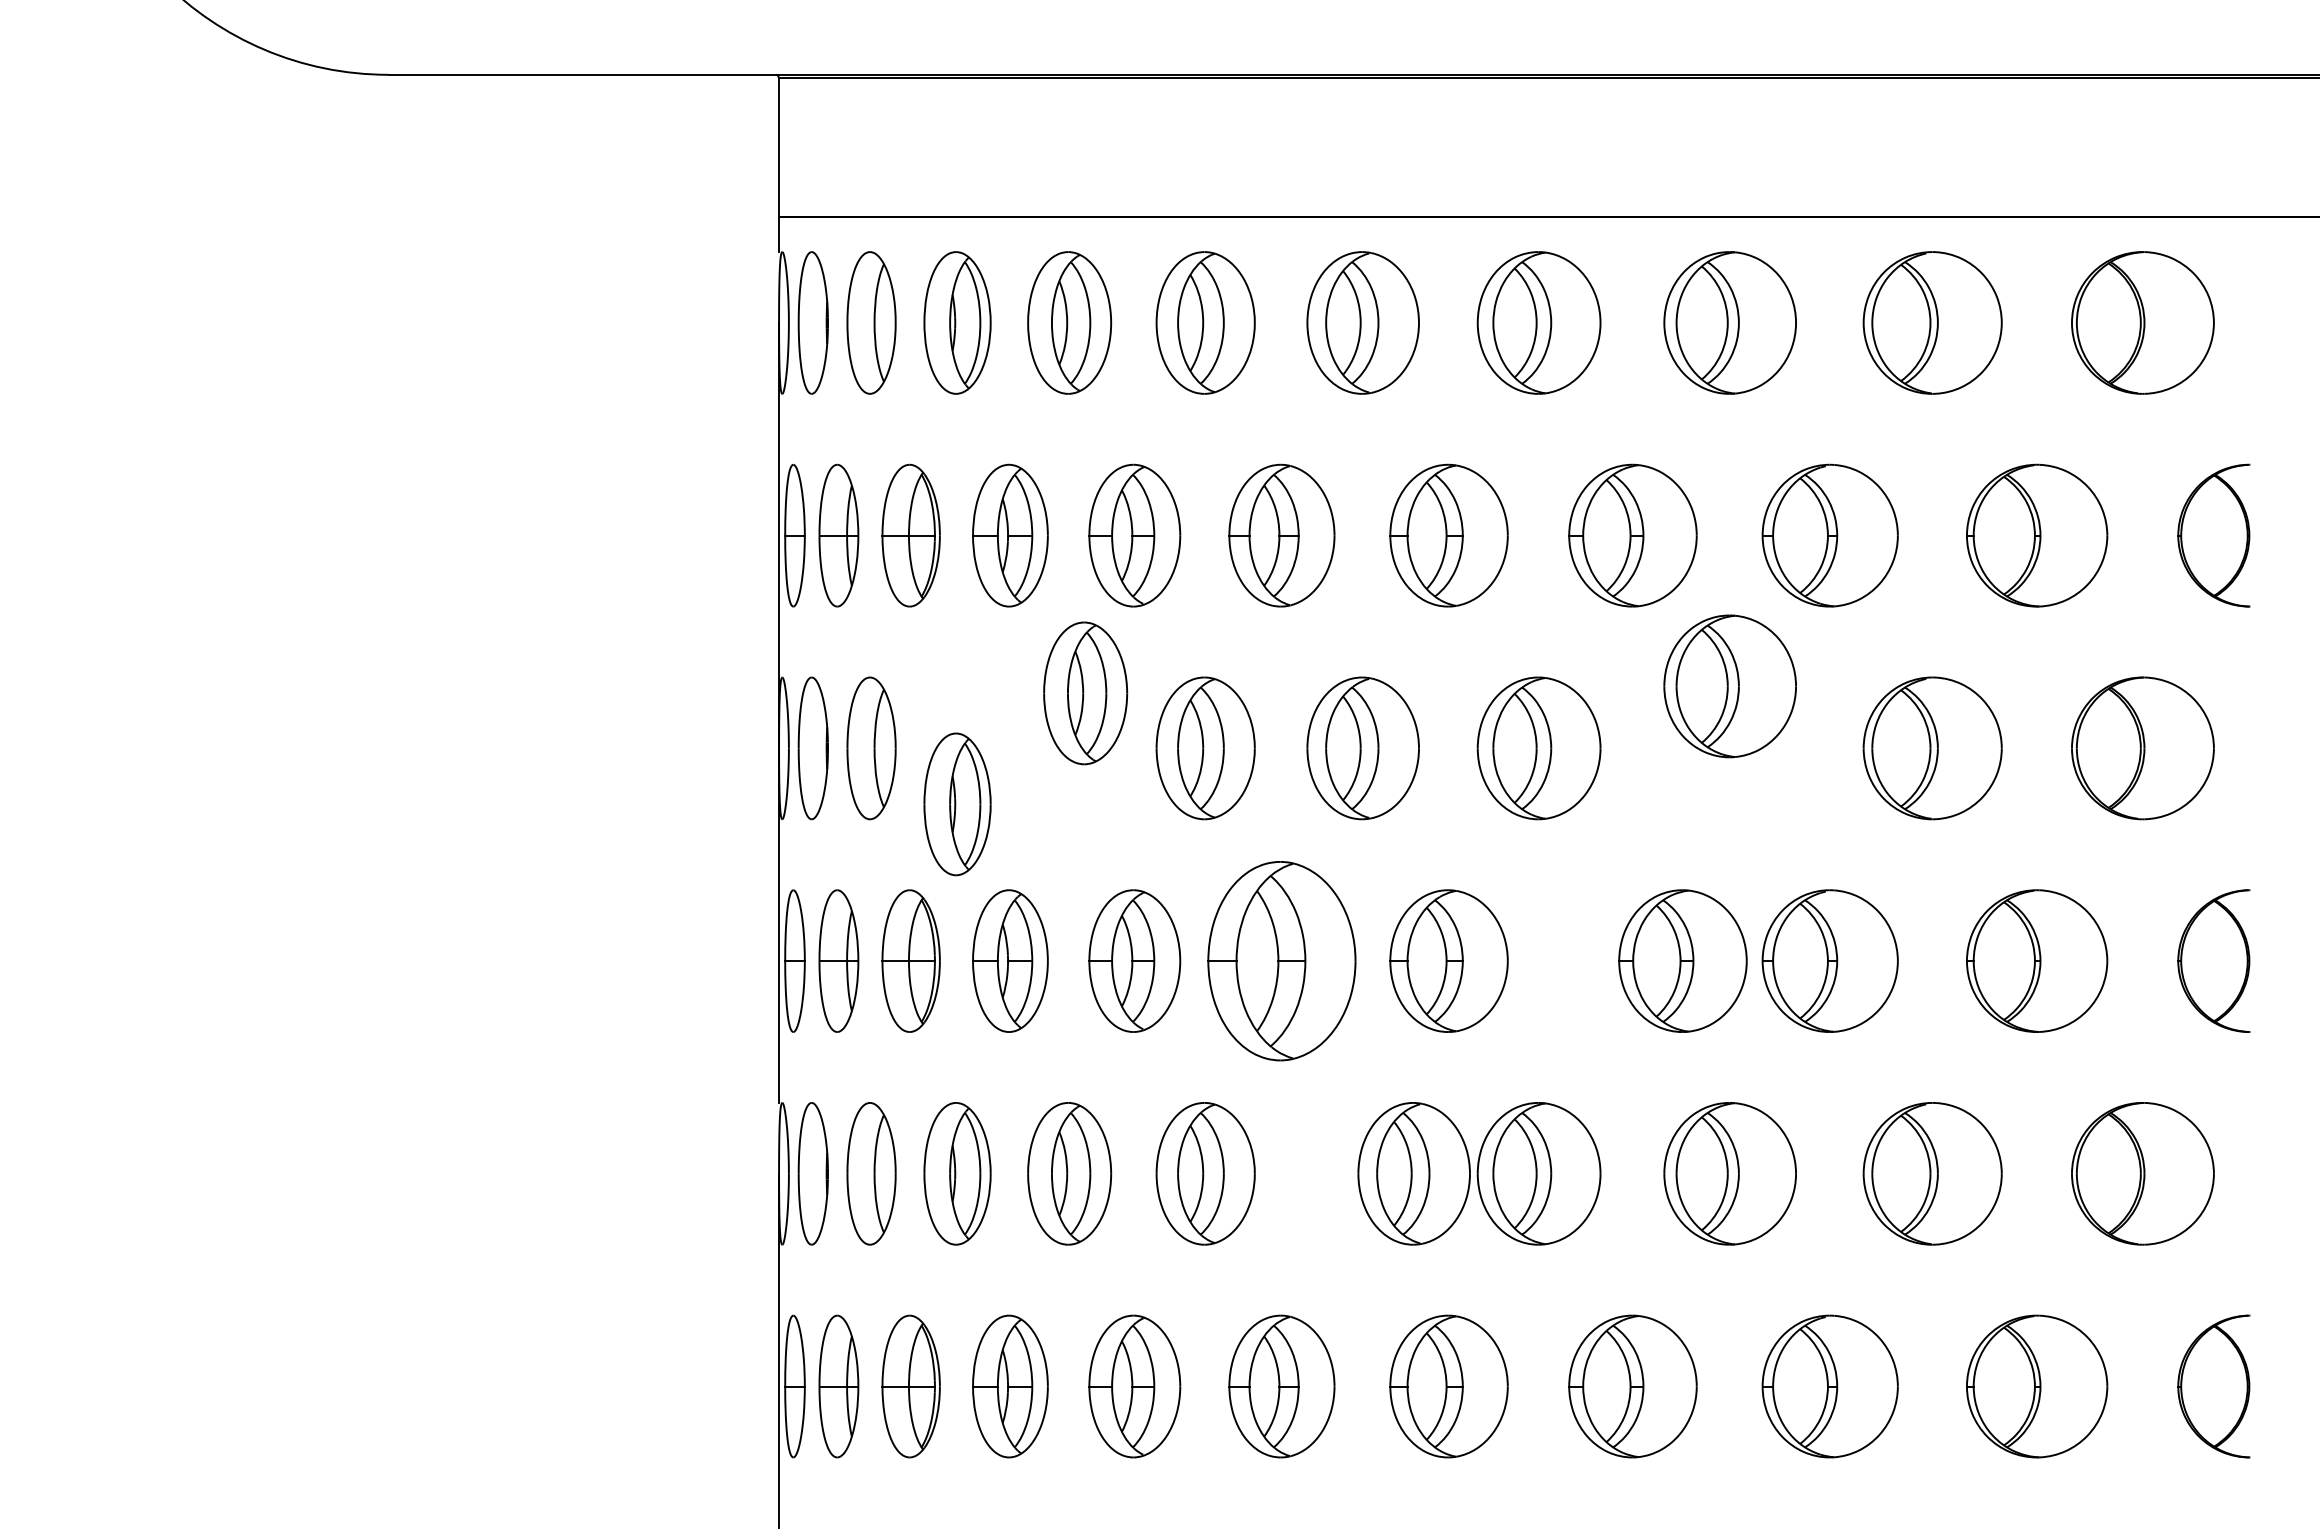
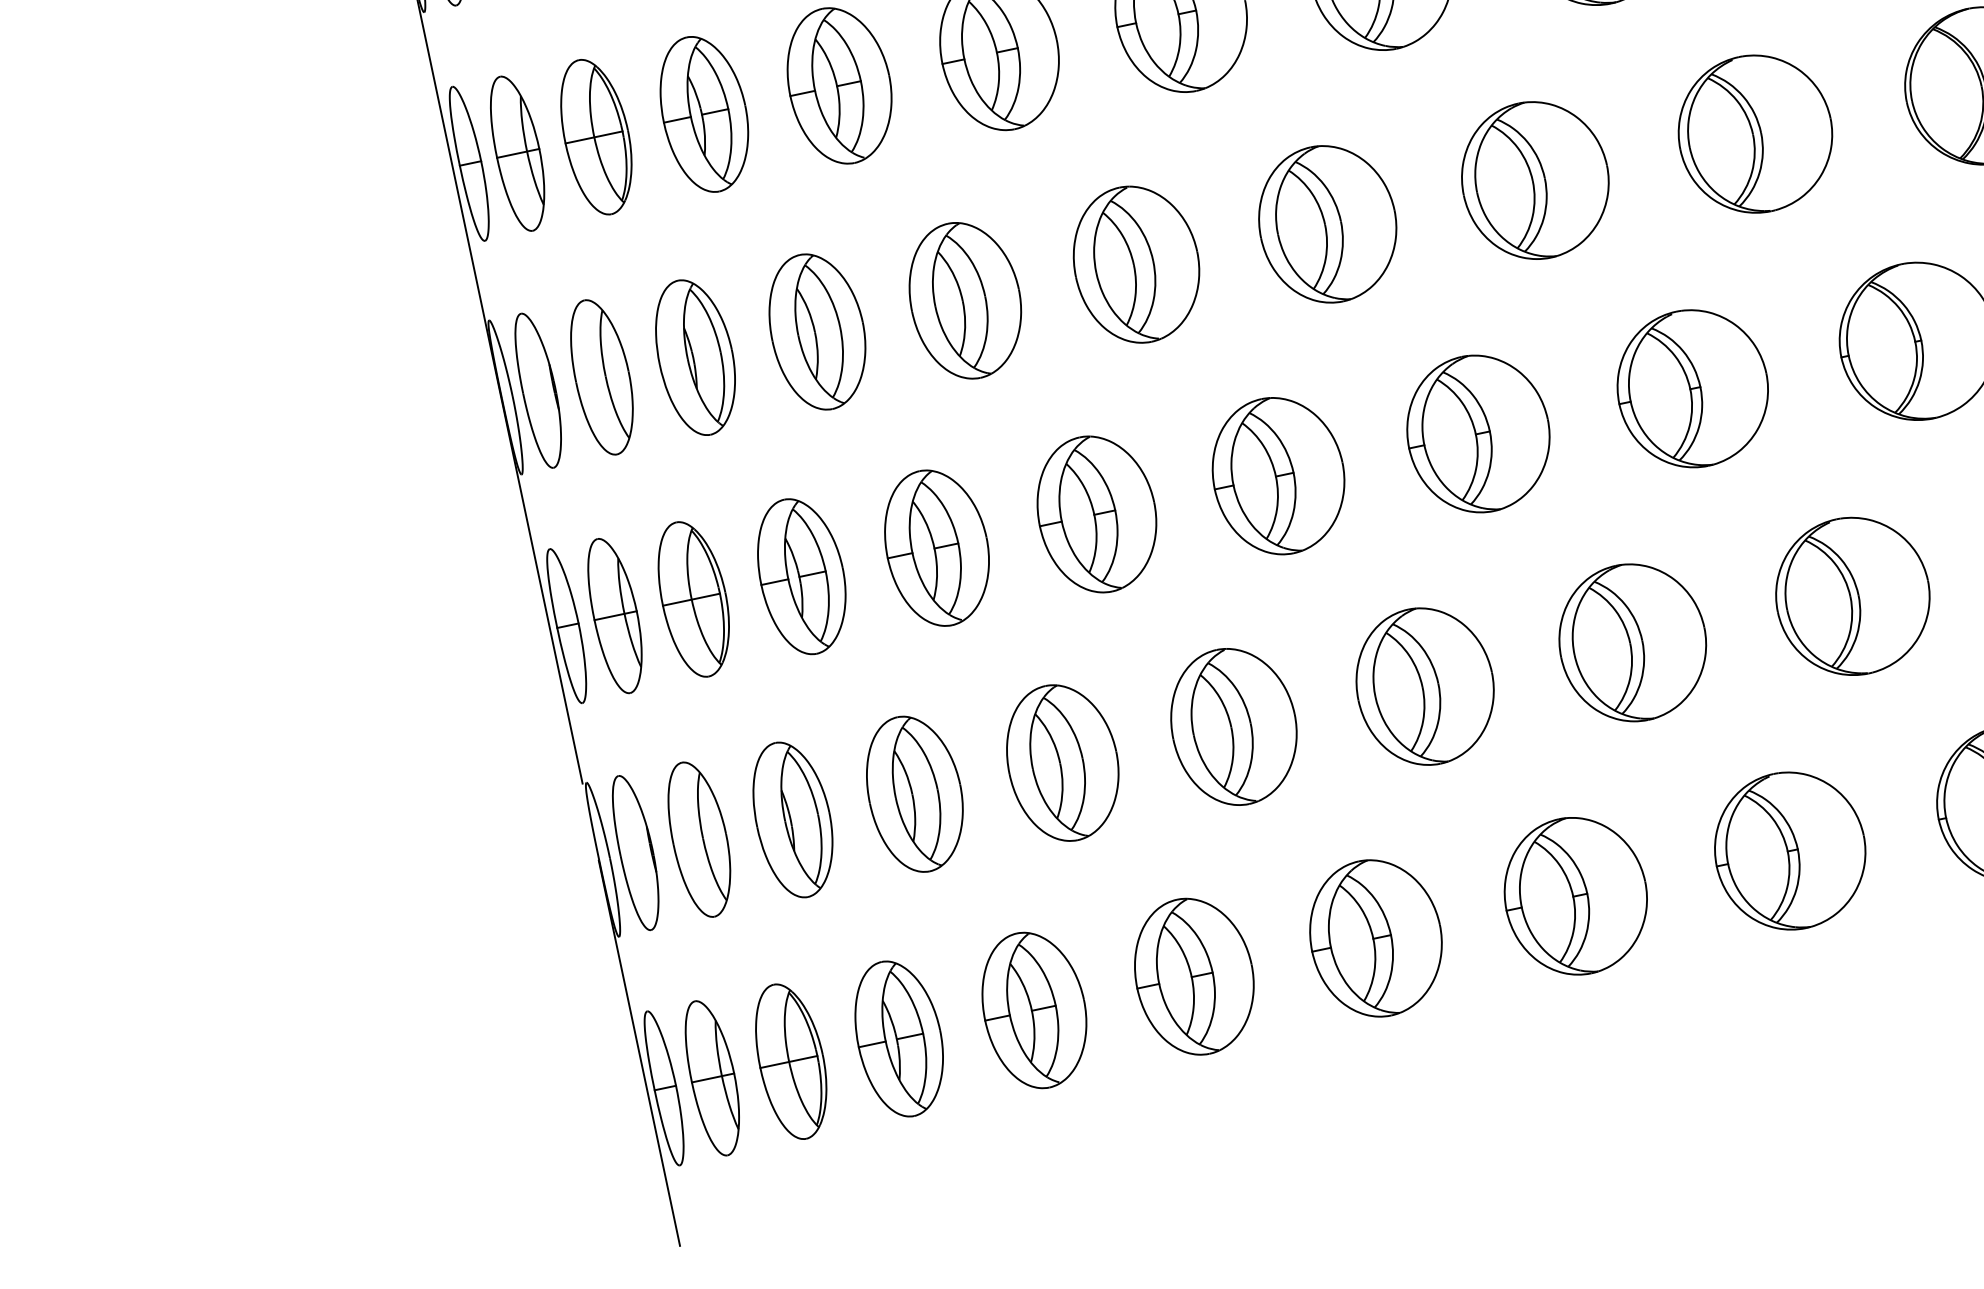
part: (1729, 686) -> (1534, 180), moved
part: (1085, 693) -> (817, 331), moved
part: (957, 804) -> (695, 357), moved
part: (1281, 960) -> (1096, 513), size x0.71
part: (1682, 960) -> (1477, 433), moved
part: (1413, 1173) -> (1233, 726), moved

